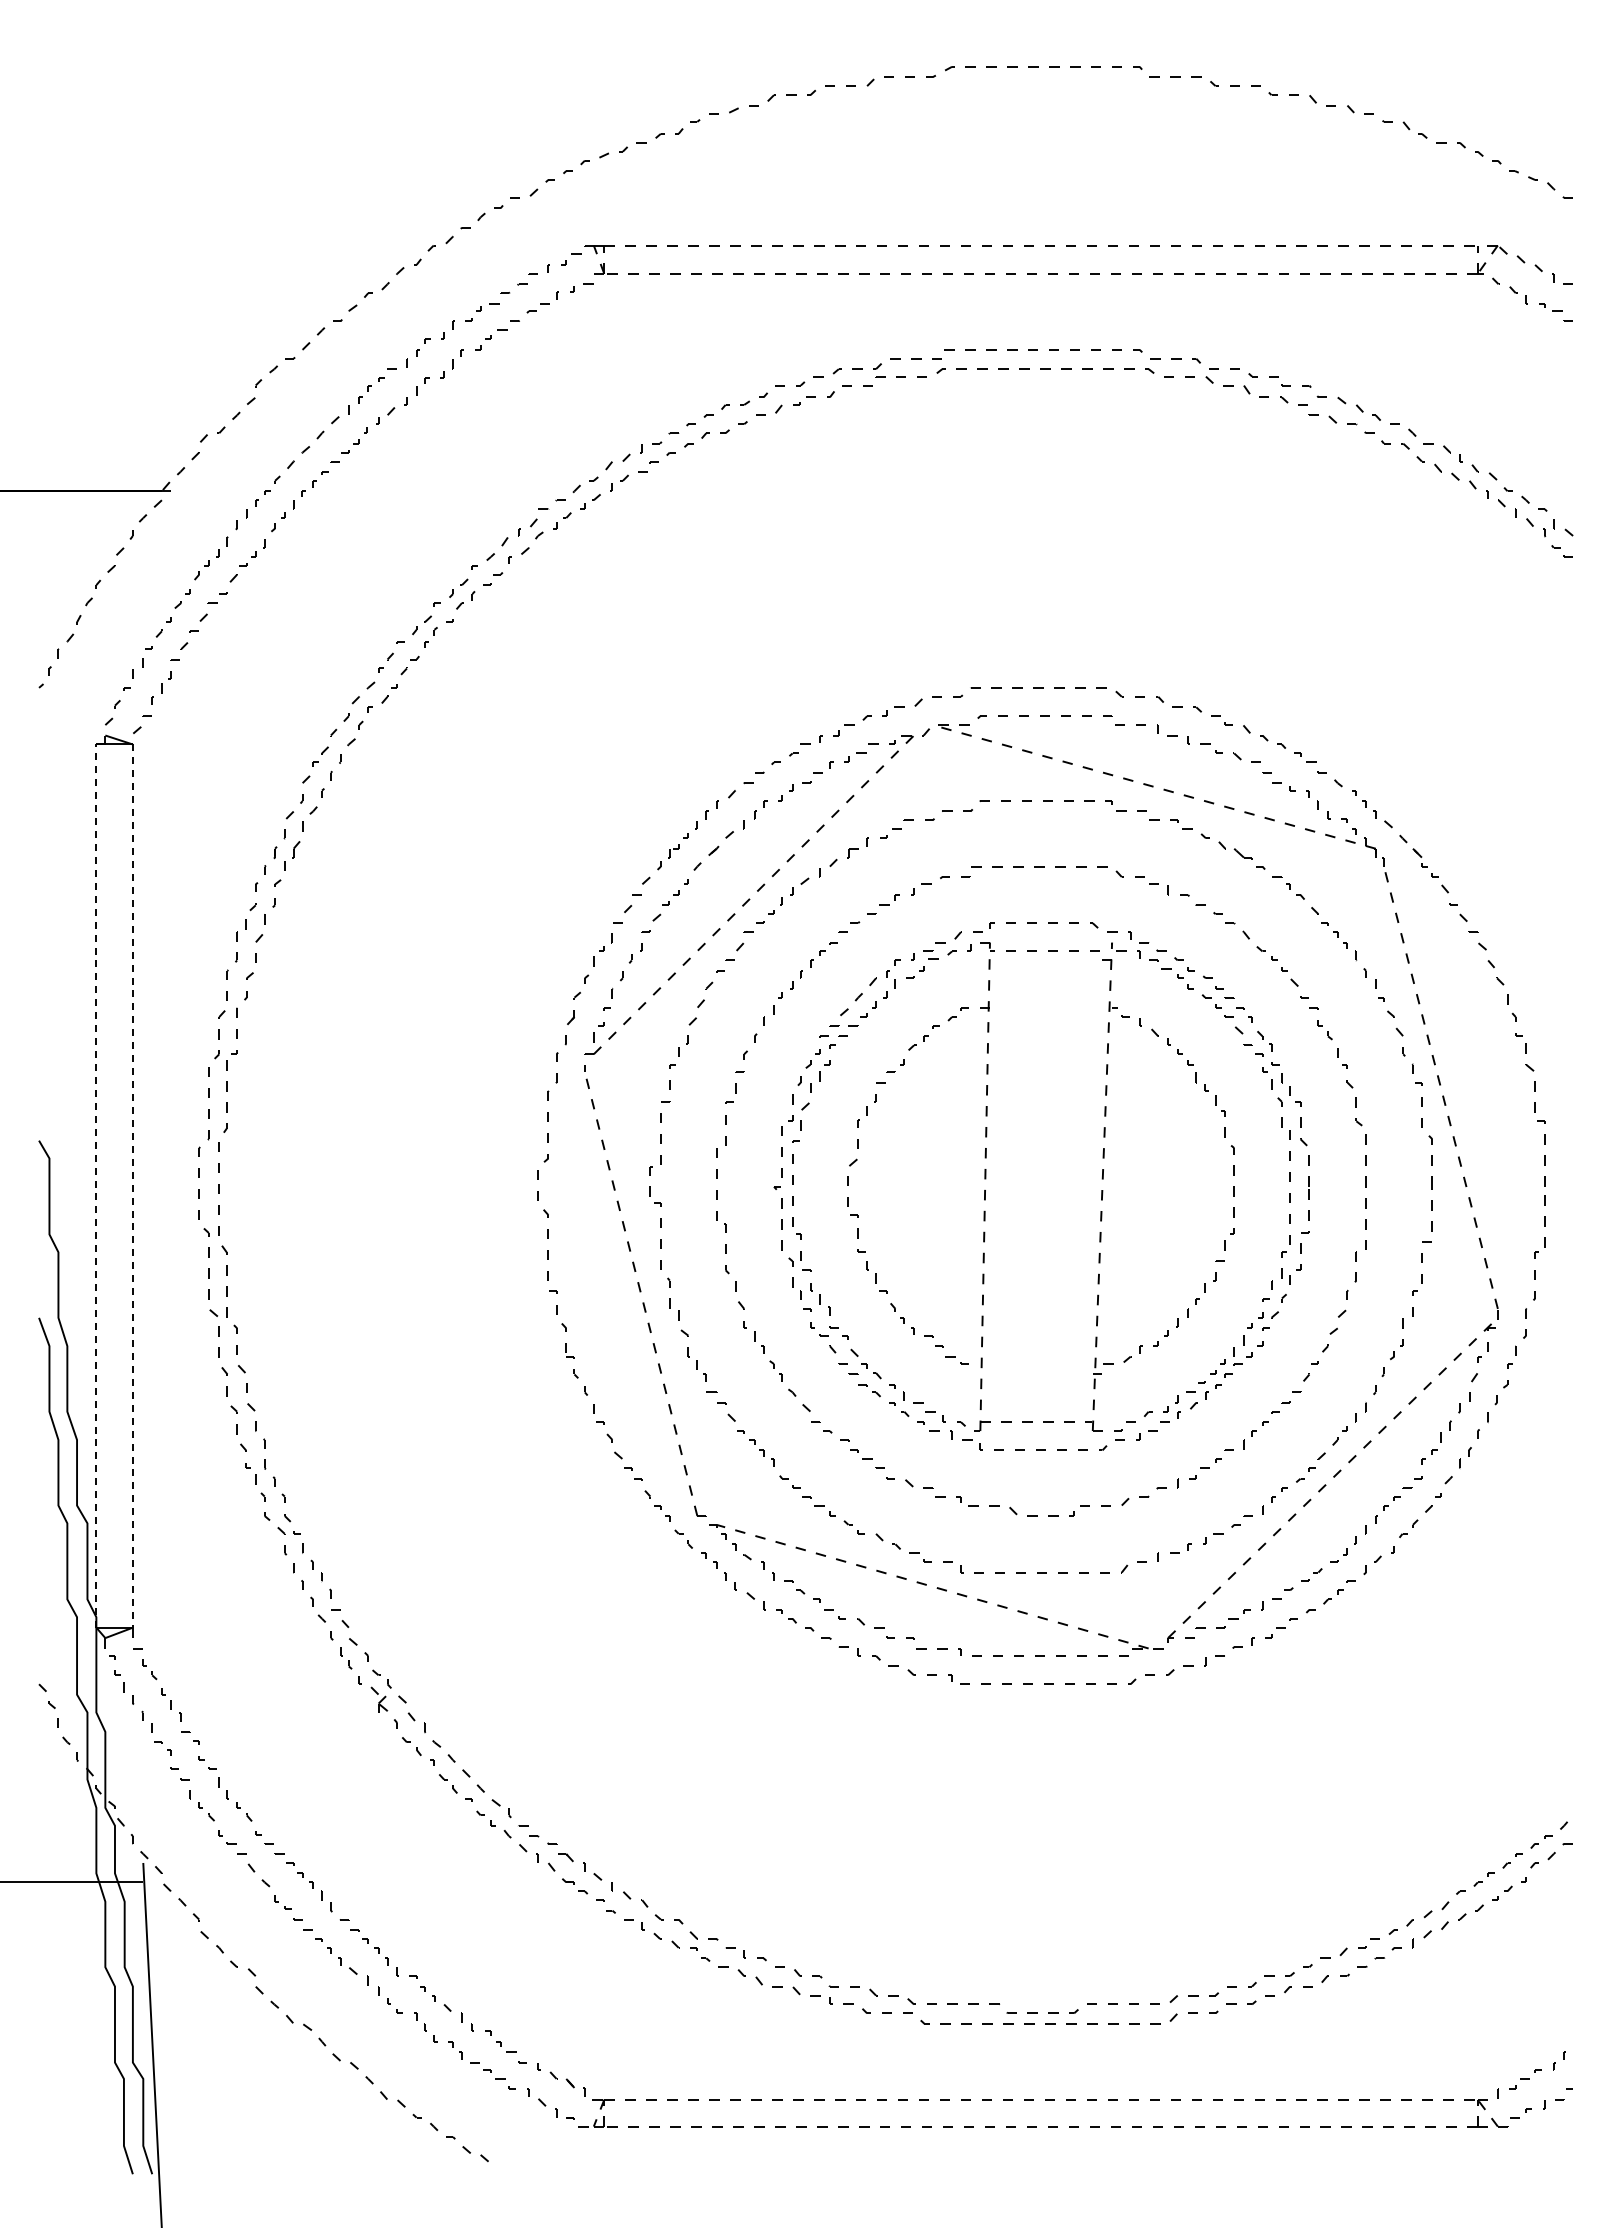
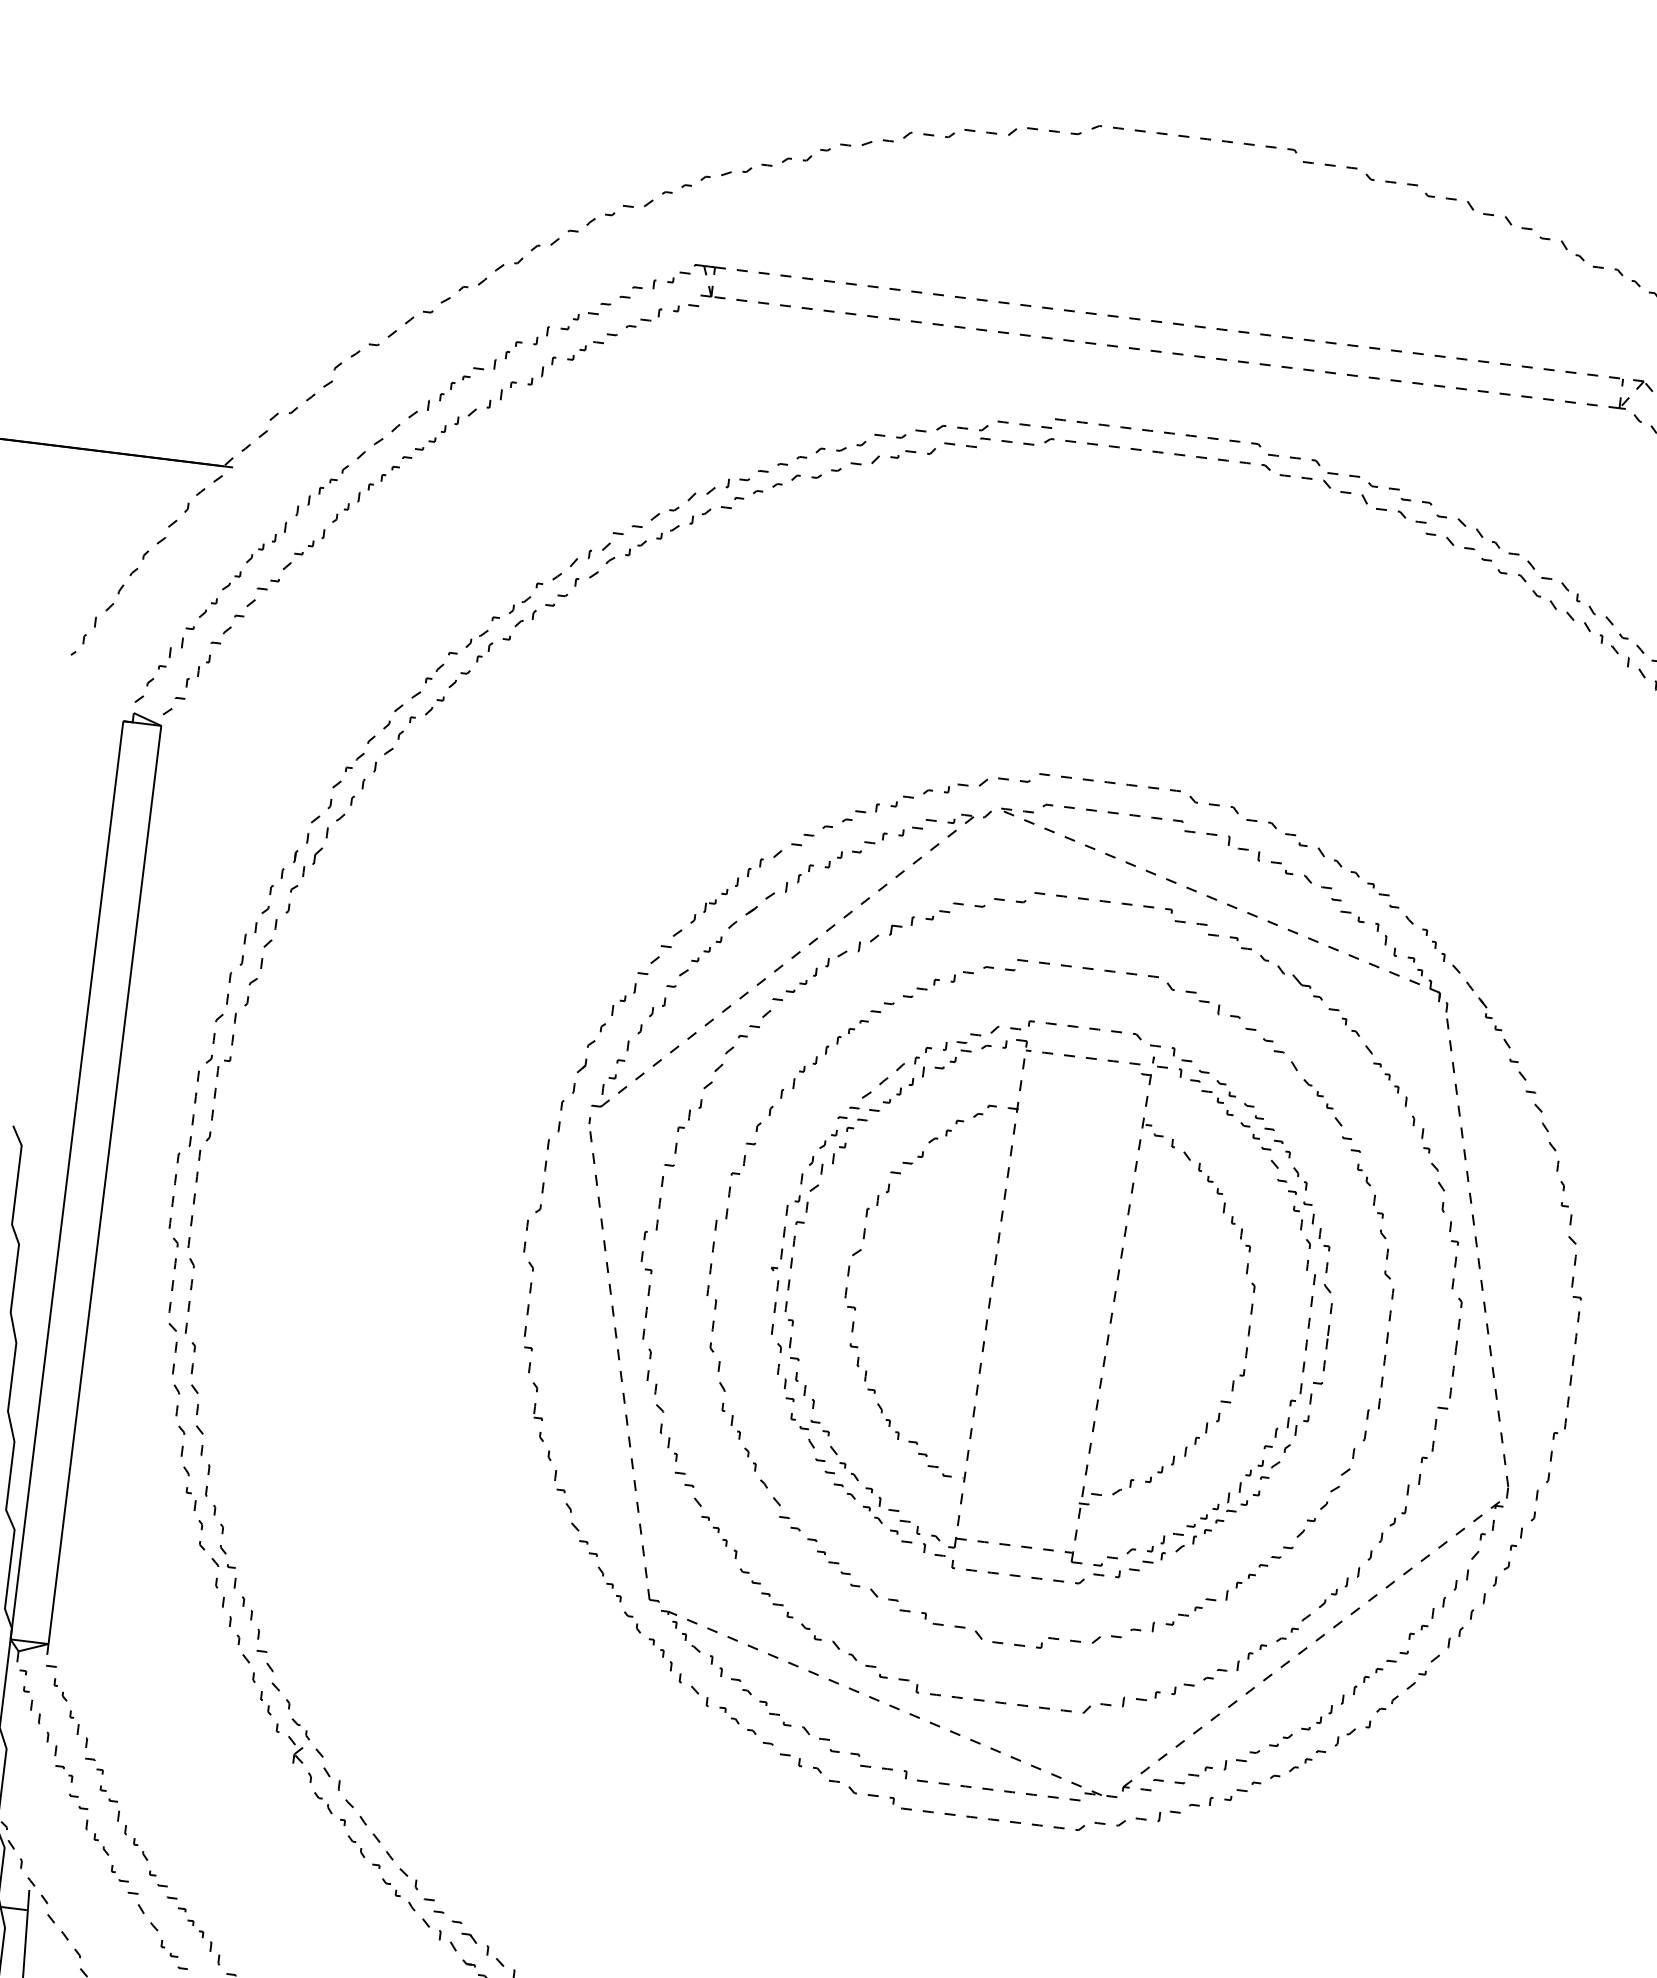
line: (96, 1186) -> (67, 1180), dashed -> solid
line: (132, 1186) -> (104, 1185), dashed -> solid

